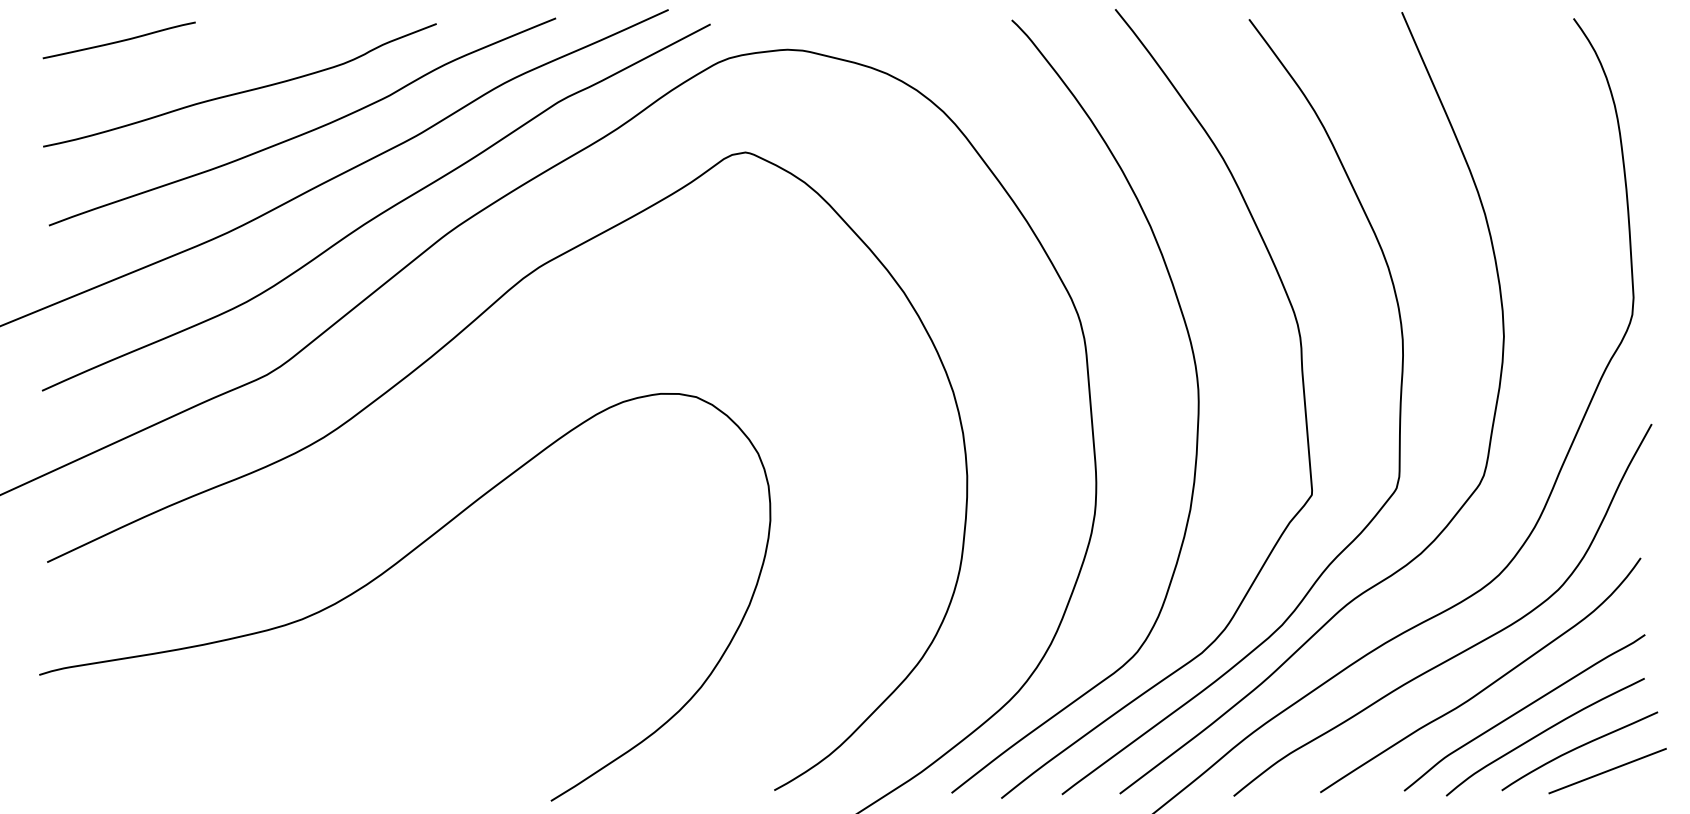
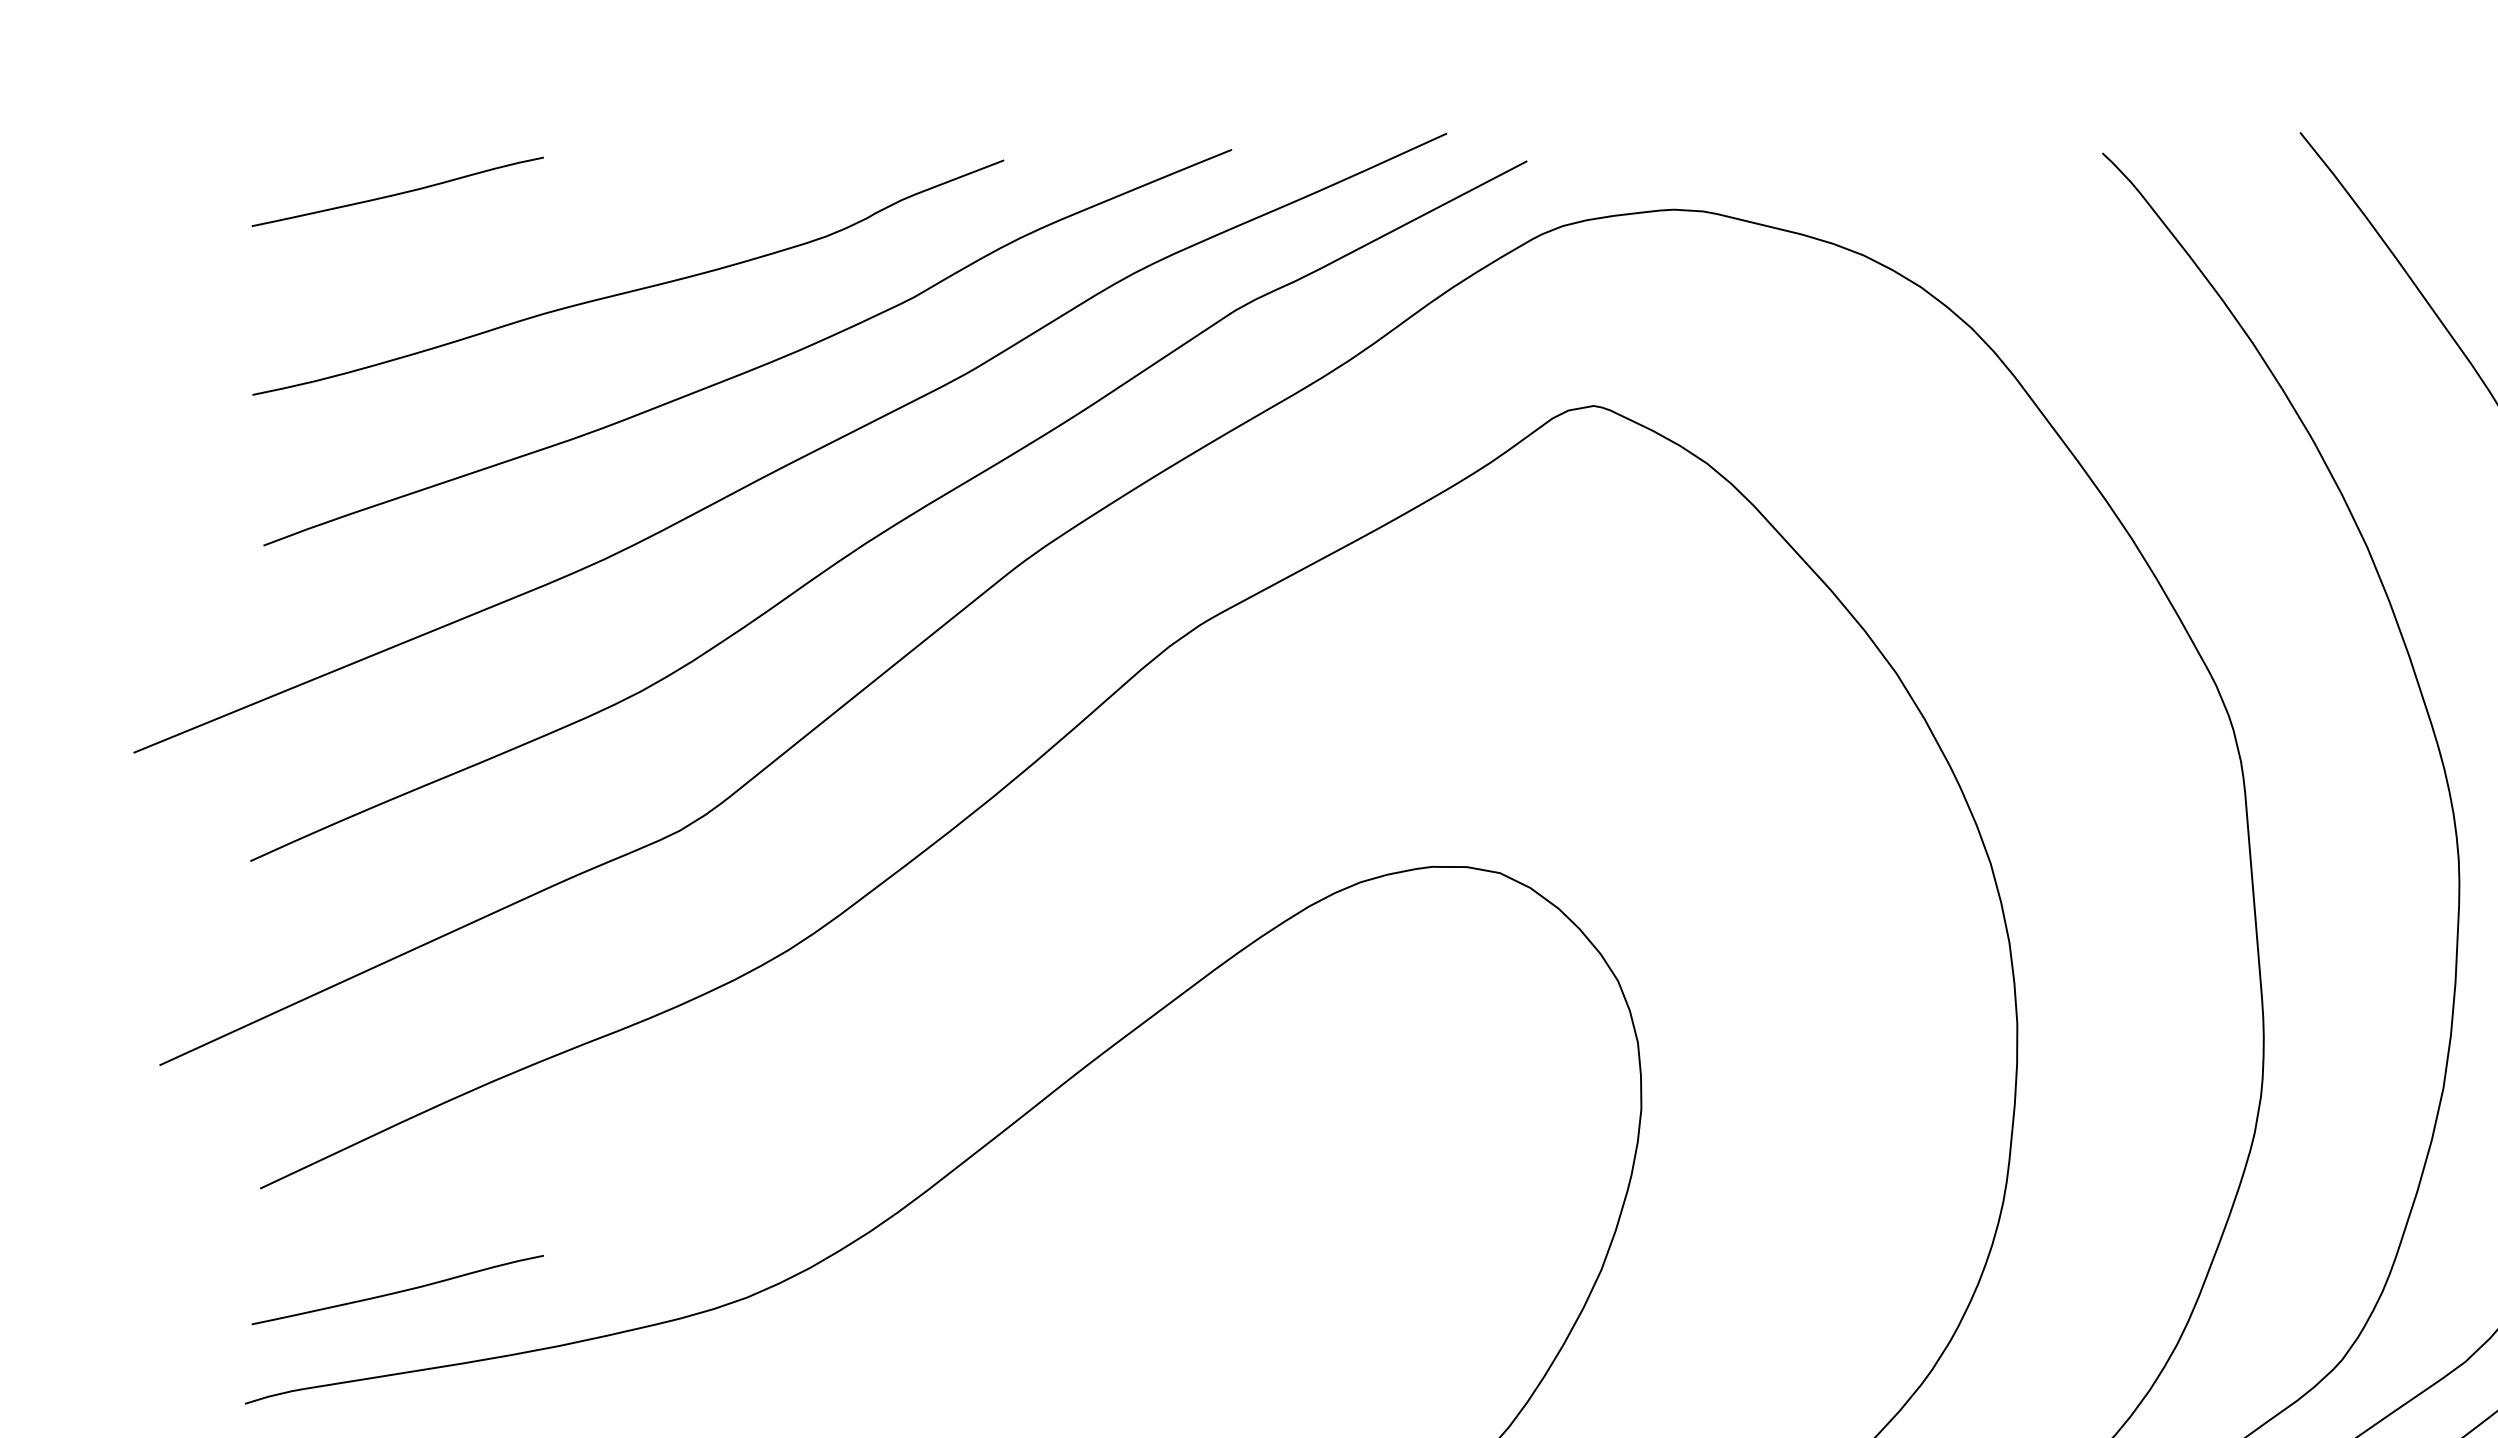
curve: (118, 615) -> (396, 1290), added

